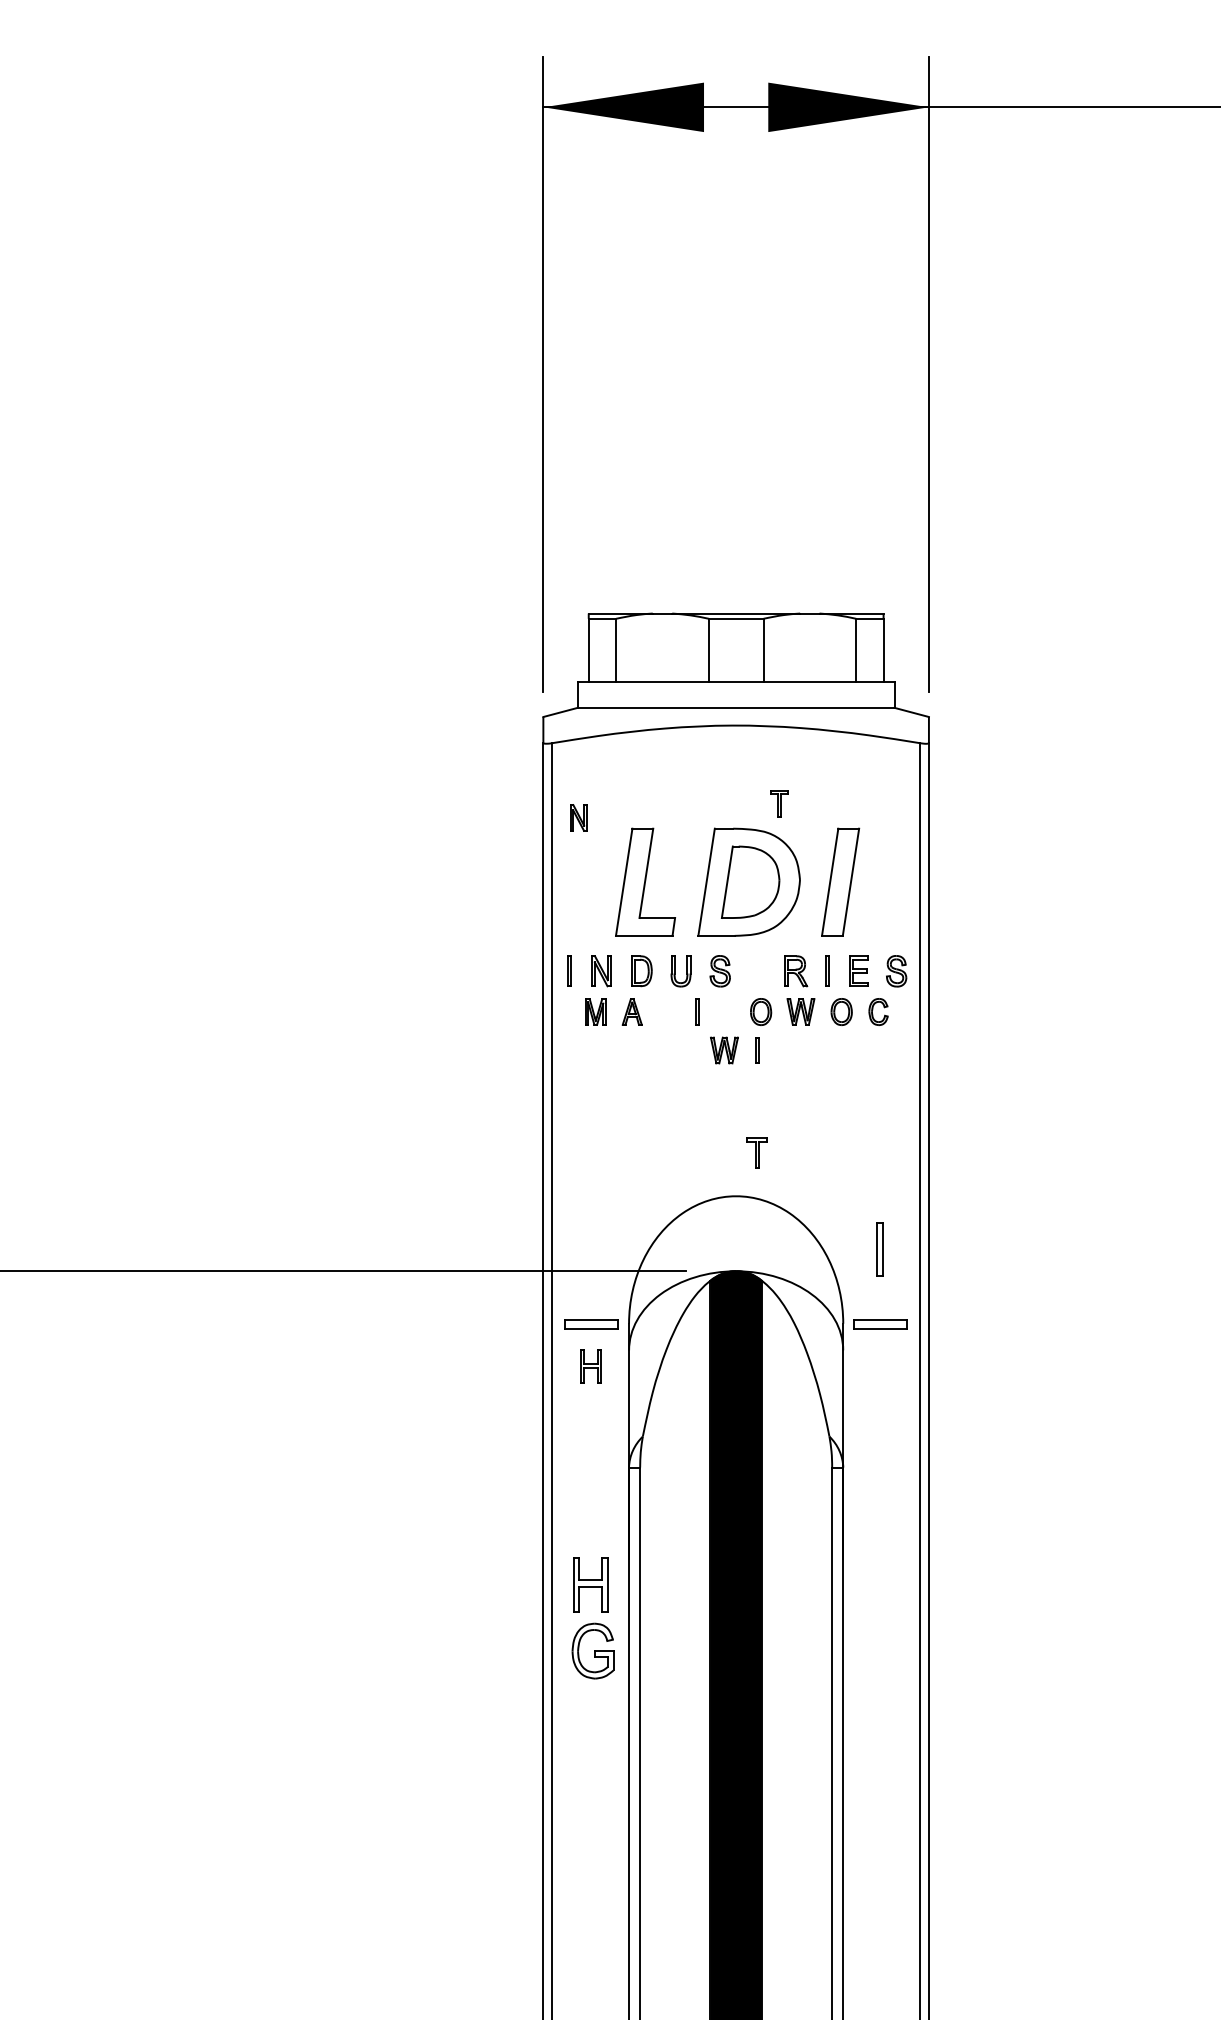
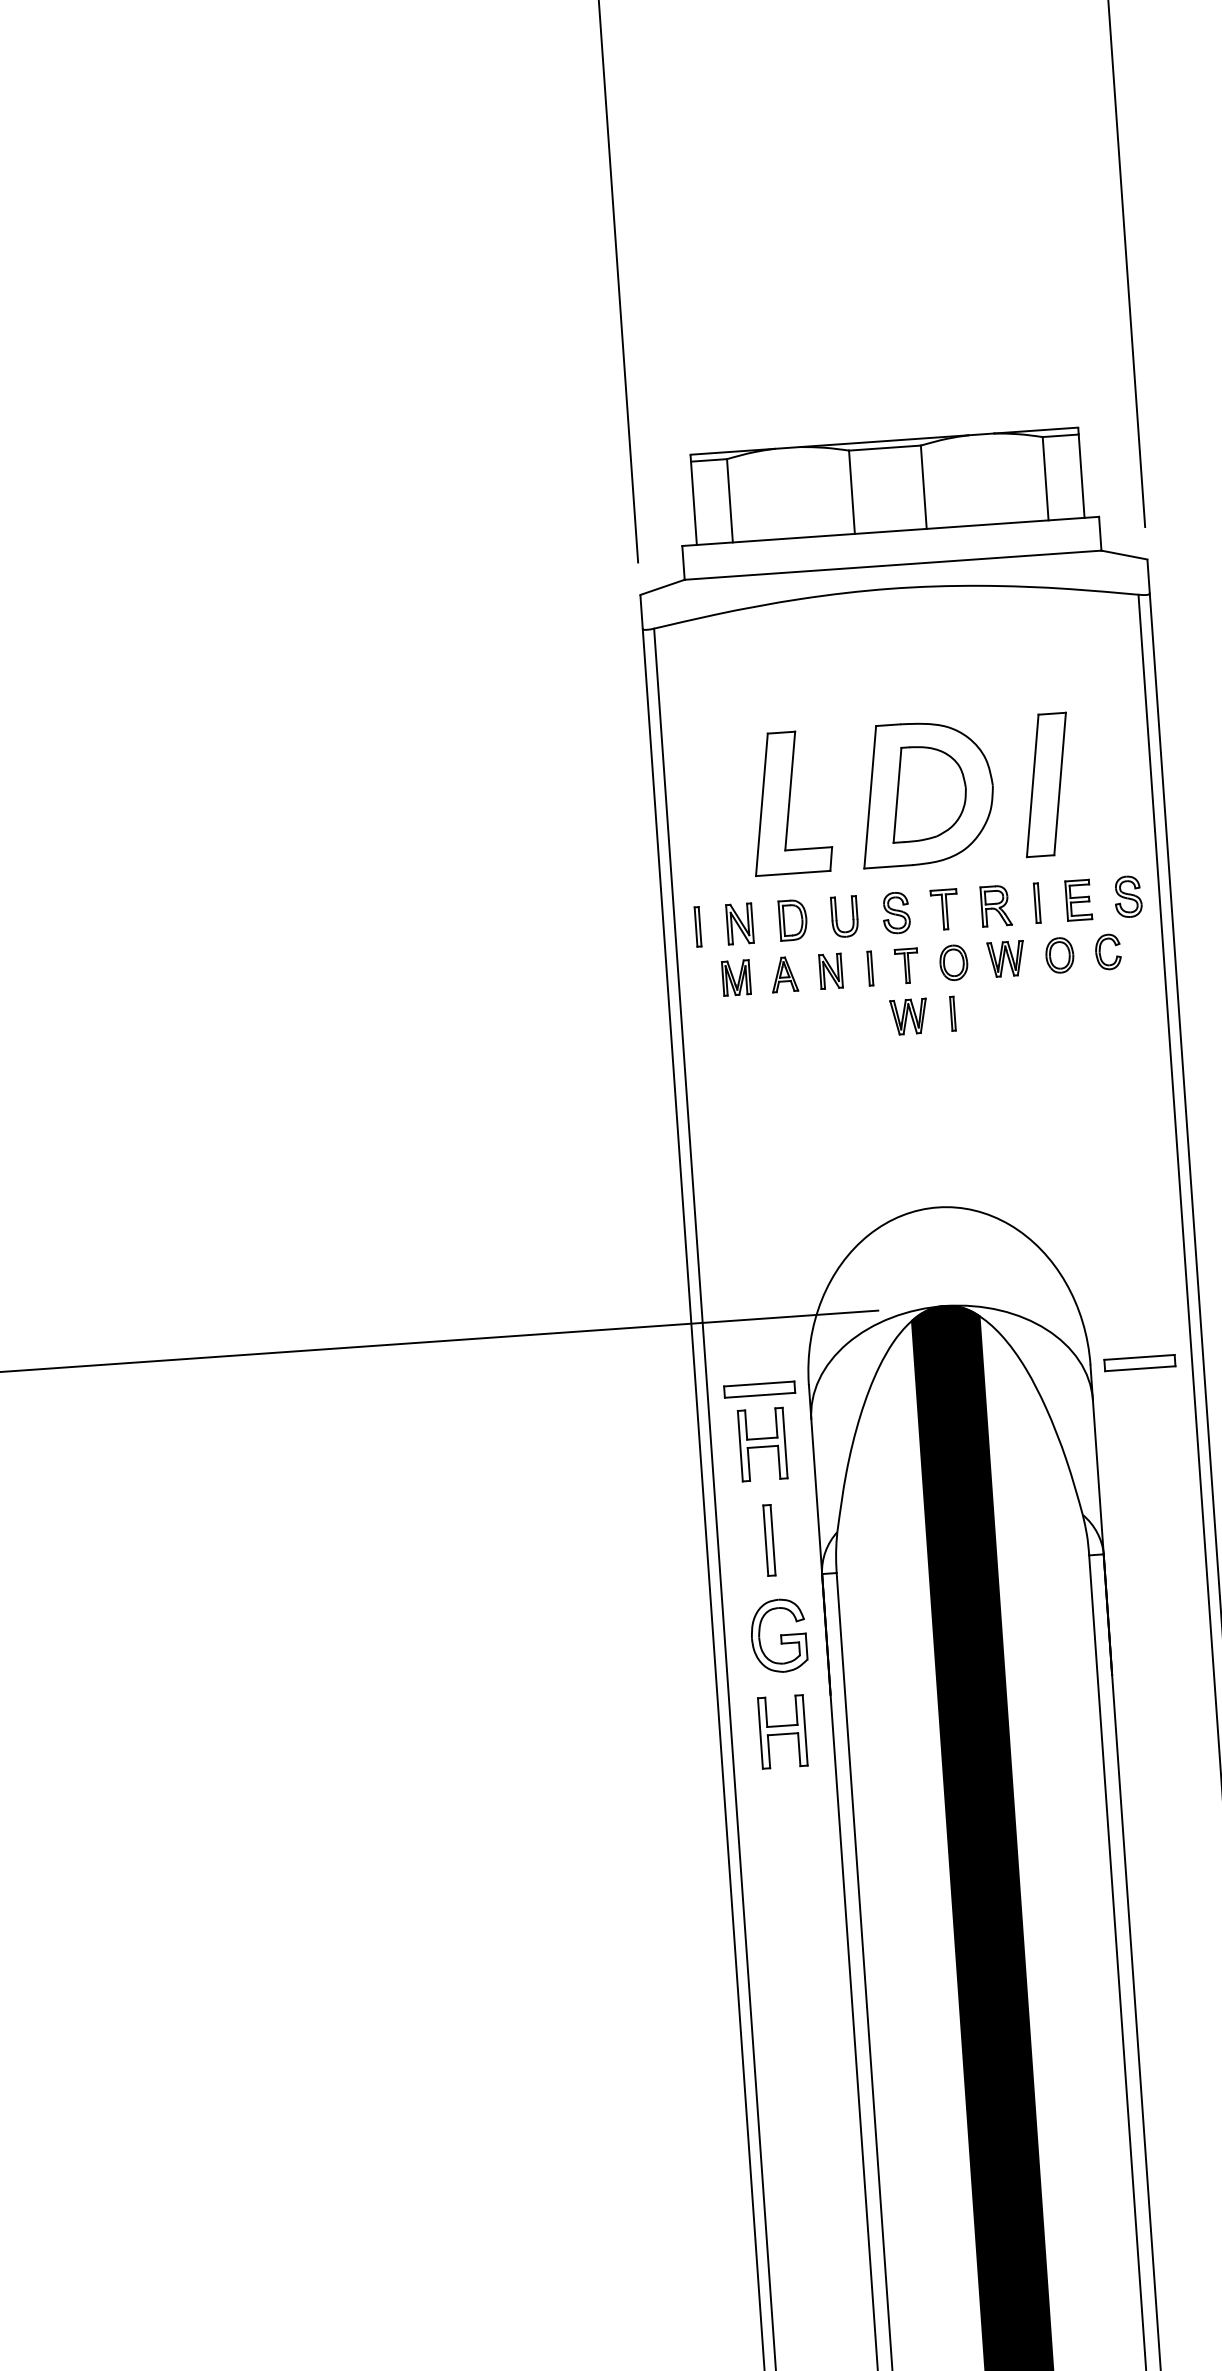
part: (779, 803) -> (906, 965), moved
part: (578, 817) -> (830, 970), moved
part: (756, 1152) -> (943, 908), moved
part: (879, 1249) -> (768, 1540), moved
part: (590, 1366) -> (762, 1444), size x1.67
part: (592, 1650) -> (778, 1635), moved

